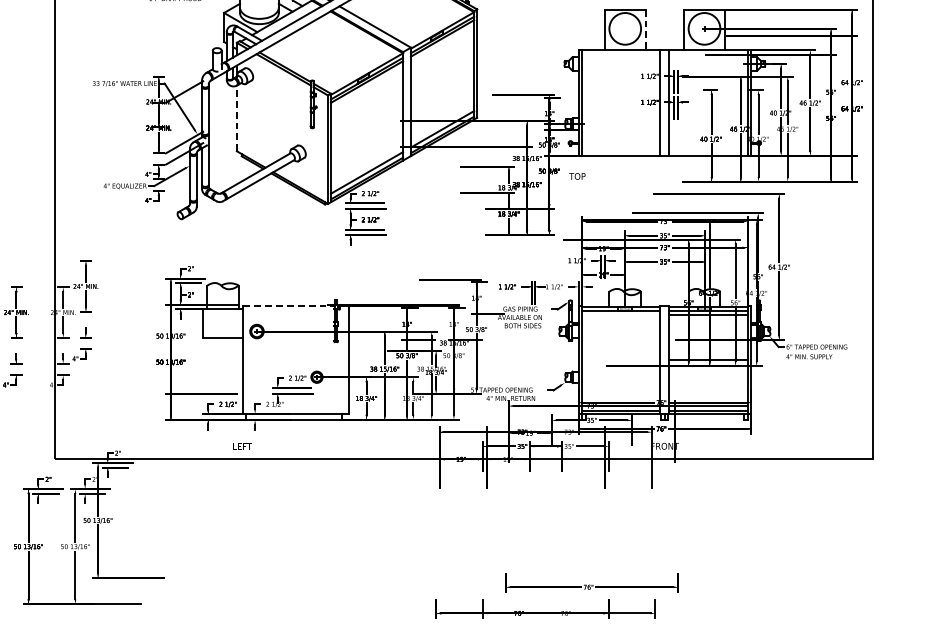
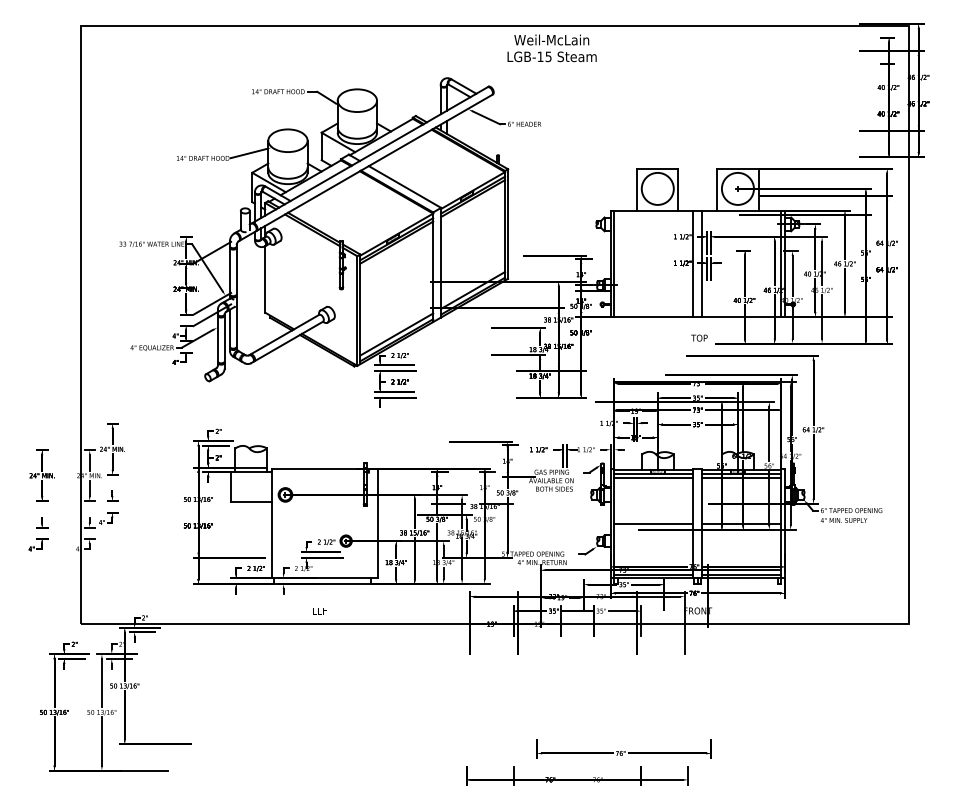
line: (645, 30) -> (678, 190), dashed -> solid
line: (237, 117) -> (265, 278), dashed -> solid
text: (577, 175) -> (699, 337), moved
line: (289, 305) -> (318, 468), dashed -> solid
line: (620, 314) -> (653, 477), added
line: (620, 359) -> (653, 523), added
text: (239, 446) -> (319, 611), moved

